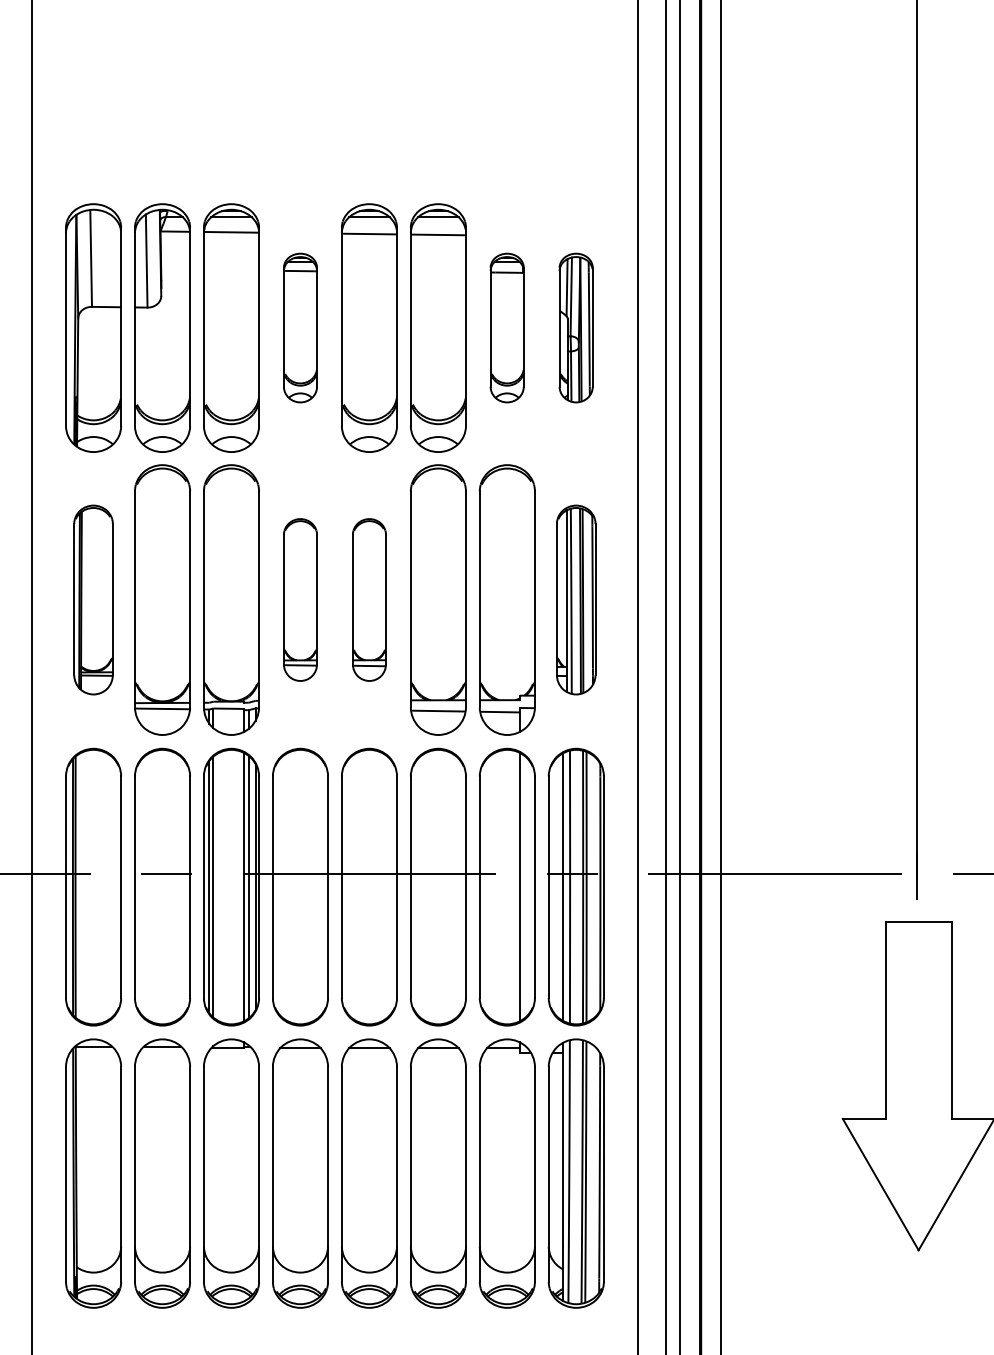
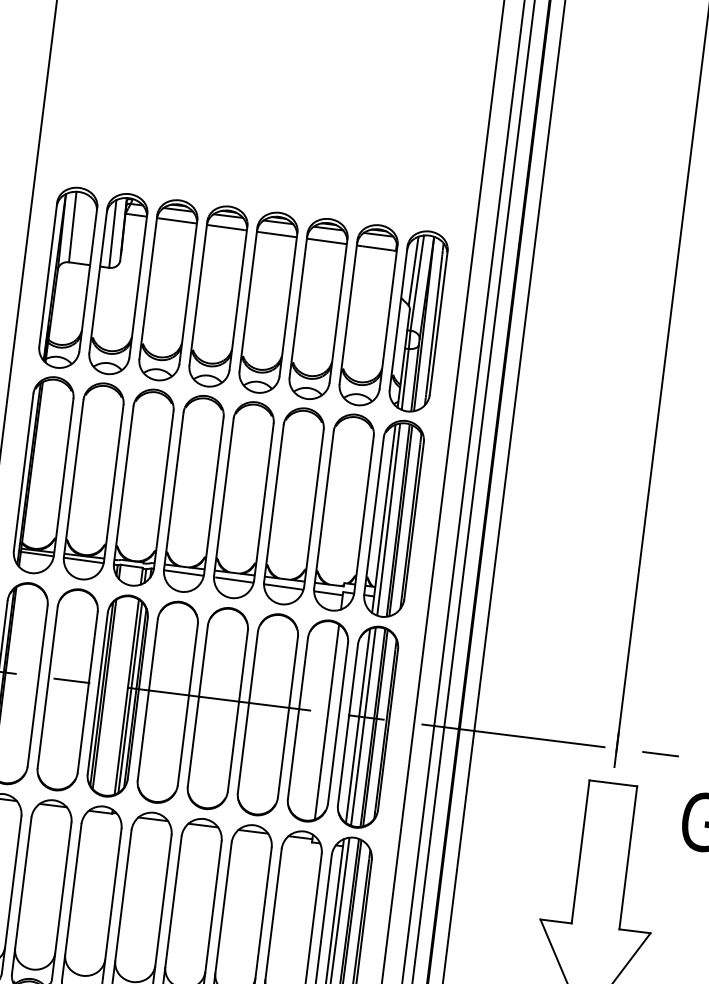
part: (300, 327) -> (218, 296), size x1.67
part: (506, 327) -> (367, 314), size x1.67
part: (575, 327) -> (418, 320), size x1.67
part: (93, 599) -> (43, 474), size x1.43
part: (300, 599) -> (193, 493), size x1.67
part: (369, 599) -> (243, 499), size x1.67
part: (575, 599) -> (393, 518), size x1.43

